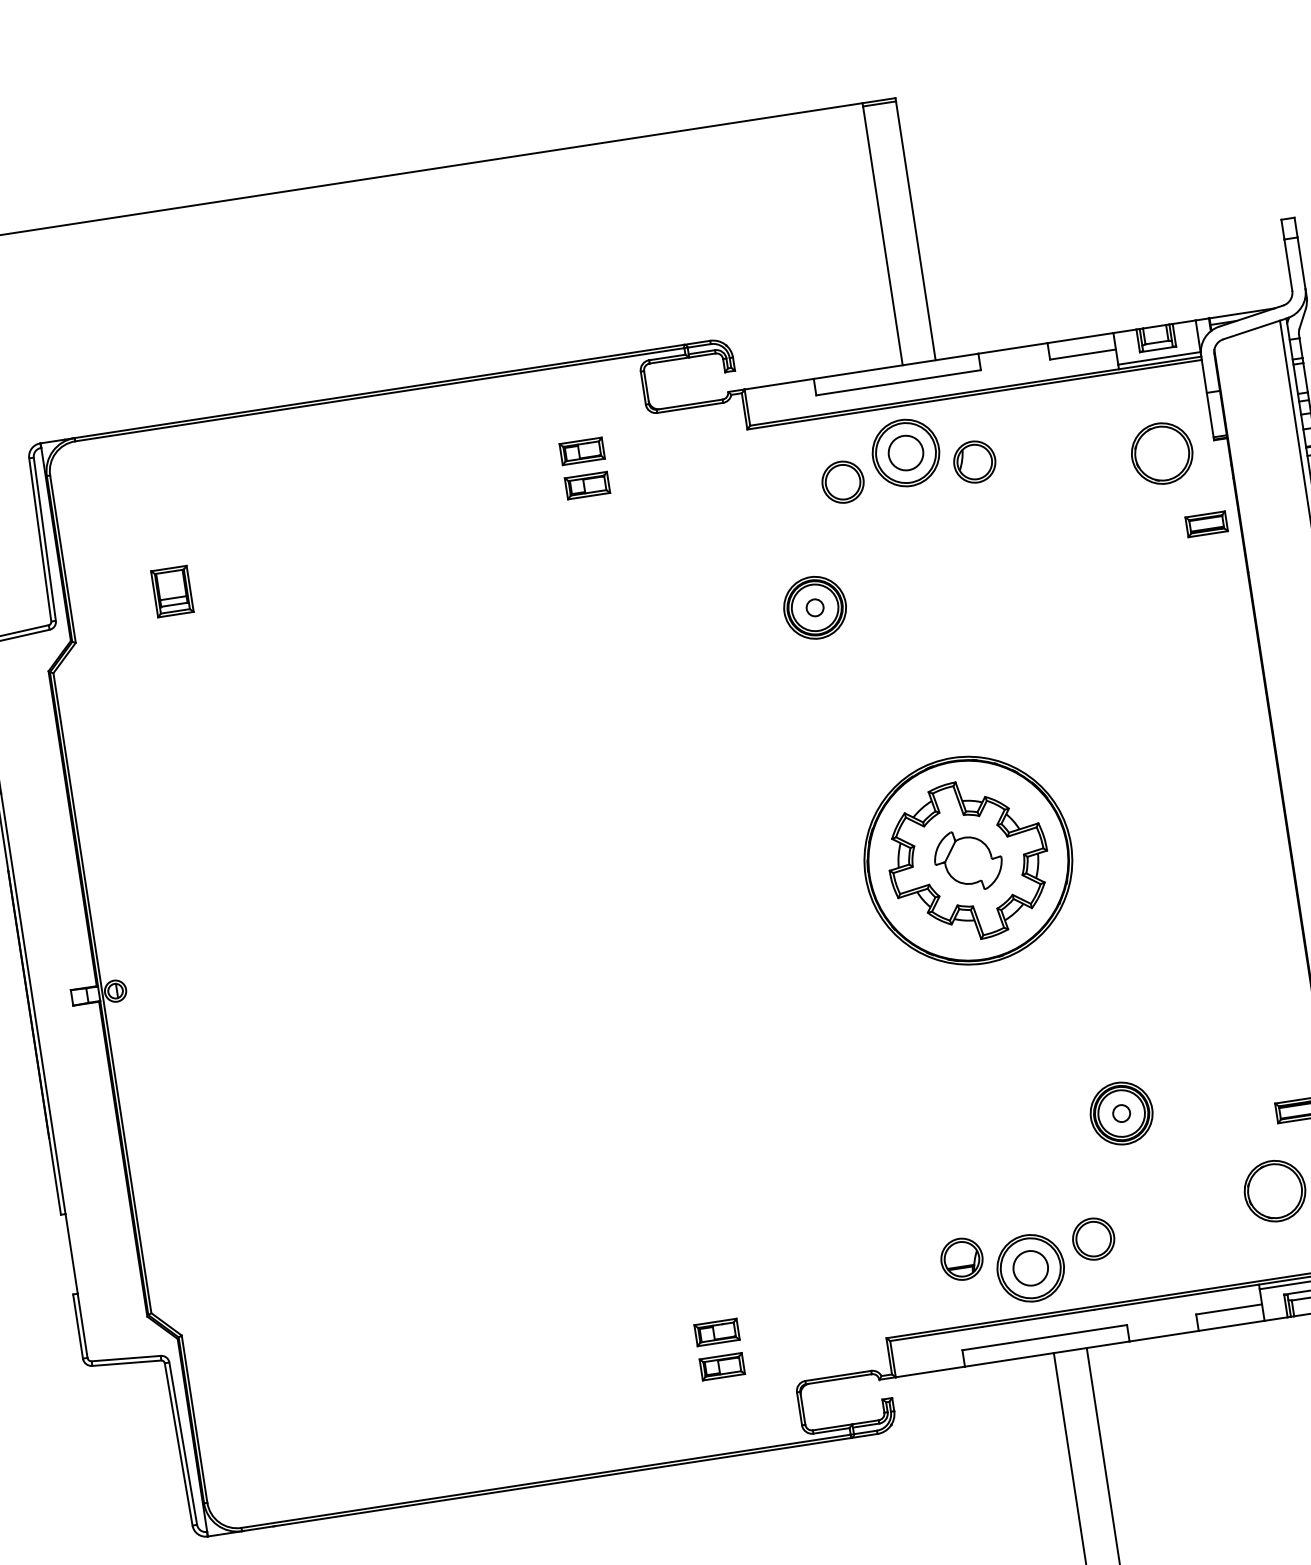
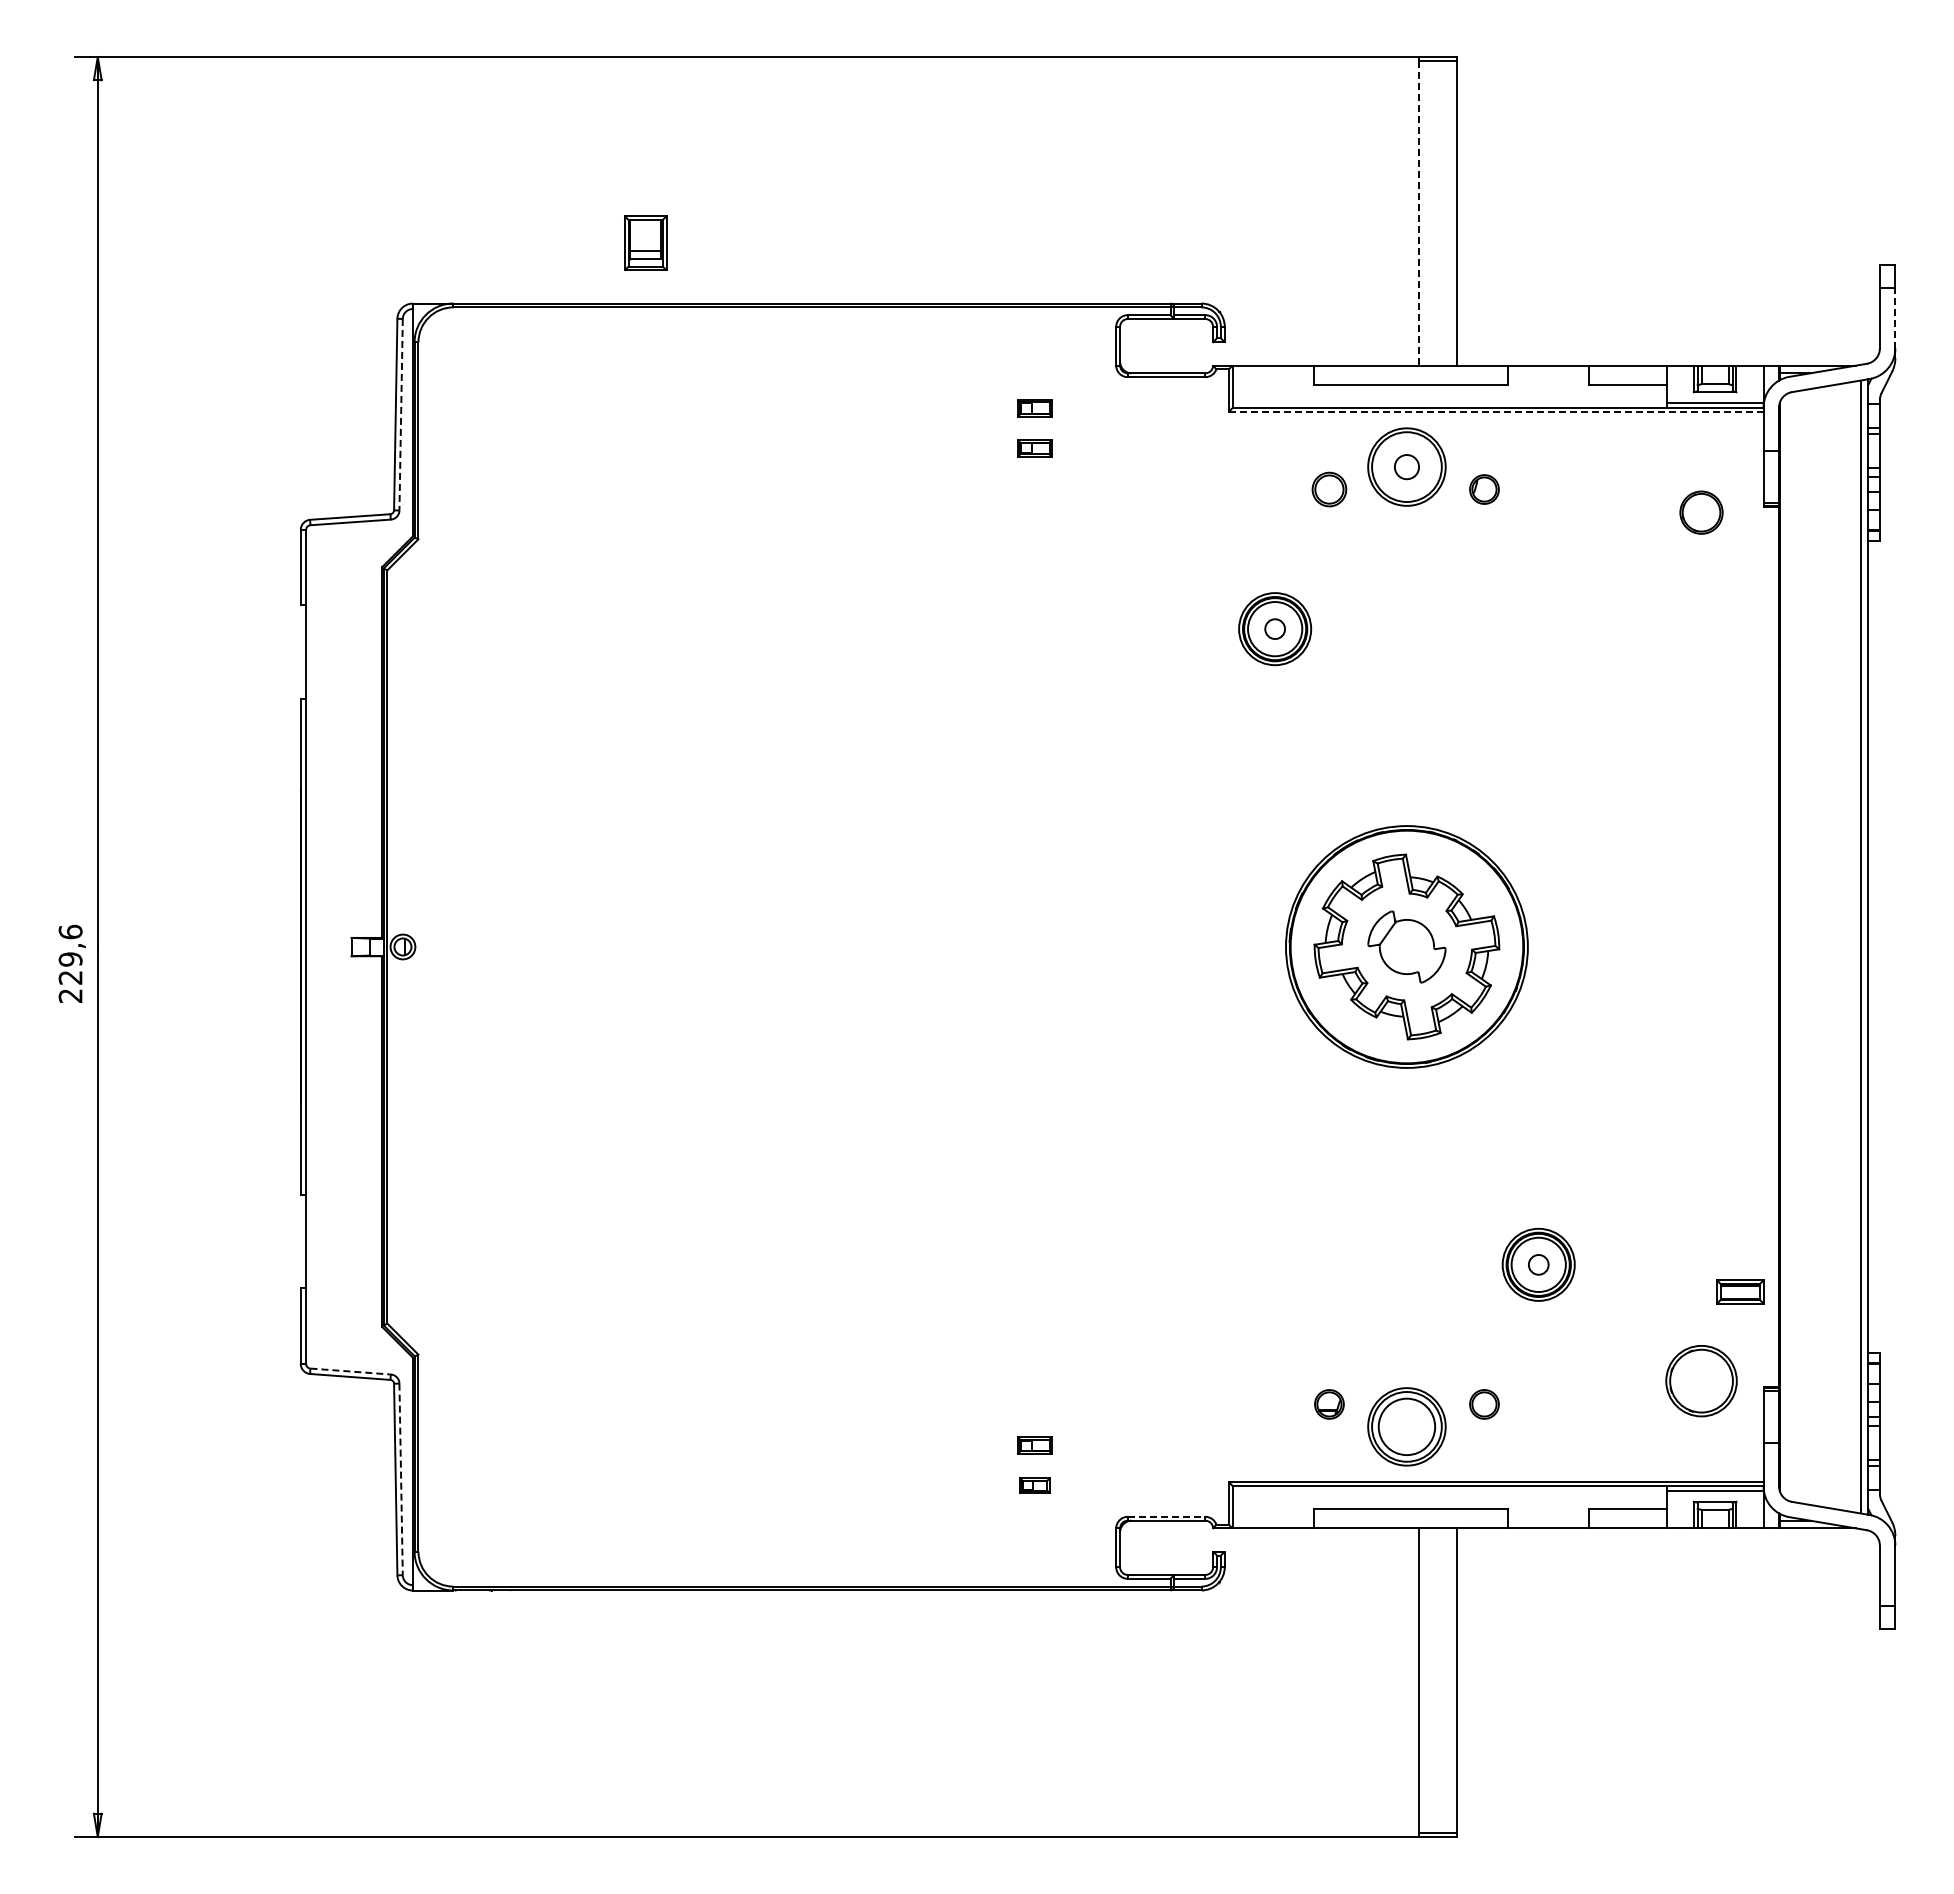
line: (882, 236) -> (1418, 213), solid -> dashed
line: (1301, 262) -> (1895, 317), solid -> dashed
line: (974, 395) -> (1495, 412), solid -> dashed
part: (582, 451) -> (1034, 408), size x0.7
circle: (905, 452) -> (1406, 466), size x0.6
part: (1162, 453) -> (1701, 512), size x0.6
part: (974, 462) -> (1484, 489), size x0.6
part: (843, 482) -> (1329, 489), size x0.7
part: (587, 485) -> (1034, 448), size x0.7
part: (1206, 523) -> (1740, 601), removed
line: (45, 539) -> (401, 414), solid -> dashed
part: (172, 590) -> (645, 242), moved
part: (1093, 1239) -> (1484, 1404), size x0.6
part: (962, 1259) -> (1329, 1404), size x0.6
circle: (1030, 1268) -> (1406, 1426), size x1.4
part: (716, 1332) -> (1034, 1445), size x0.7
line: (127, 1358) -> (351, 1371), solid -> dashed
part: (722, 1366) -> (1034, 1485), size x0.6
line: (838, 1375) -> (1166, 1516), solid -> dashed
line: (183, 1443) -> (401, 1479), solid -> dashed

